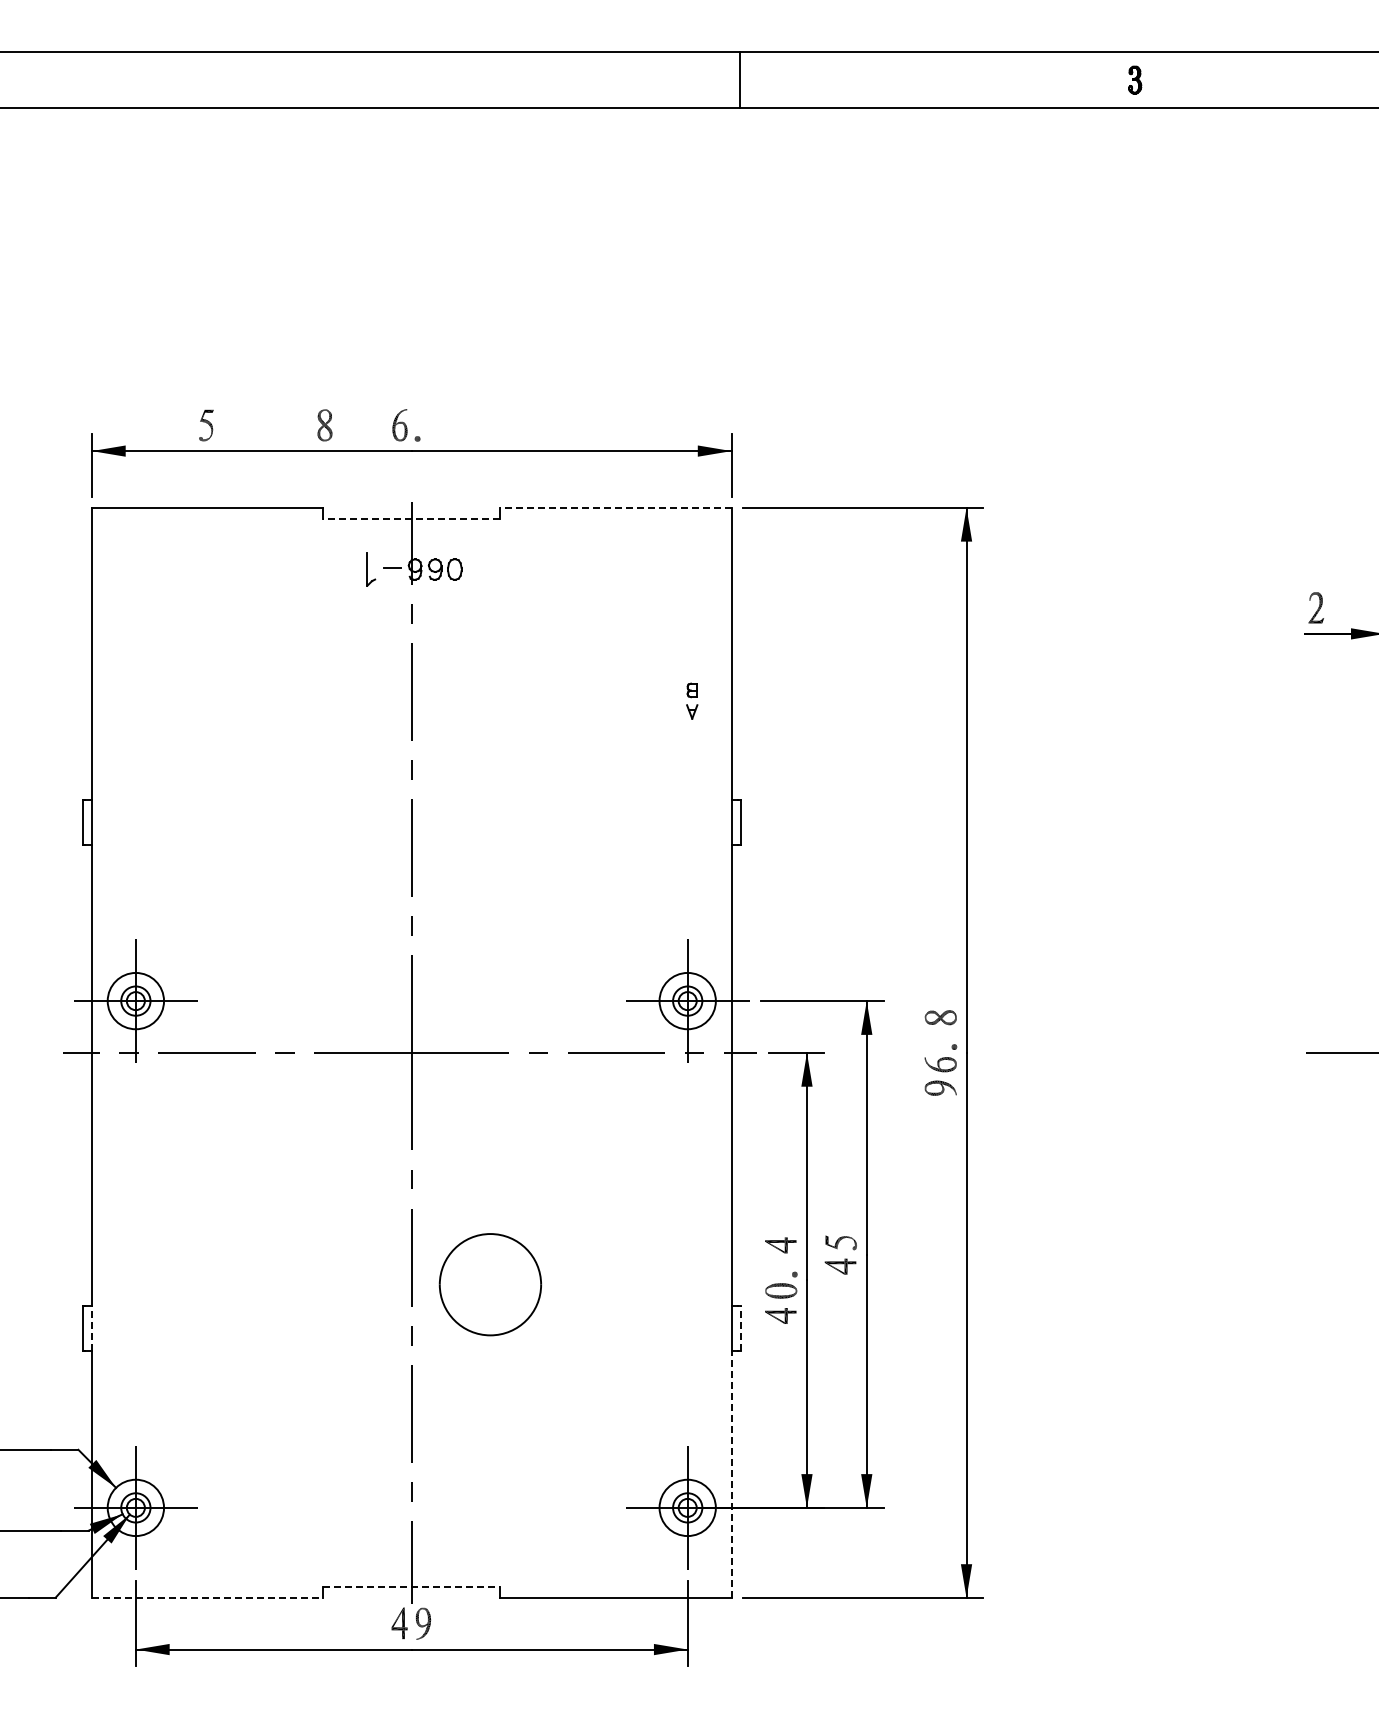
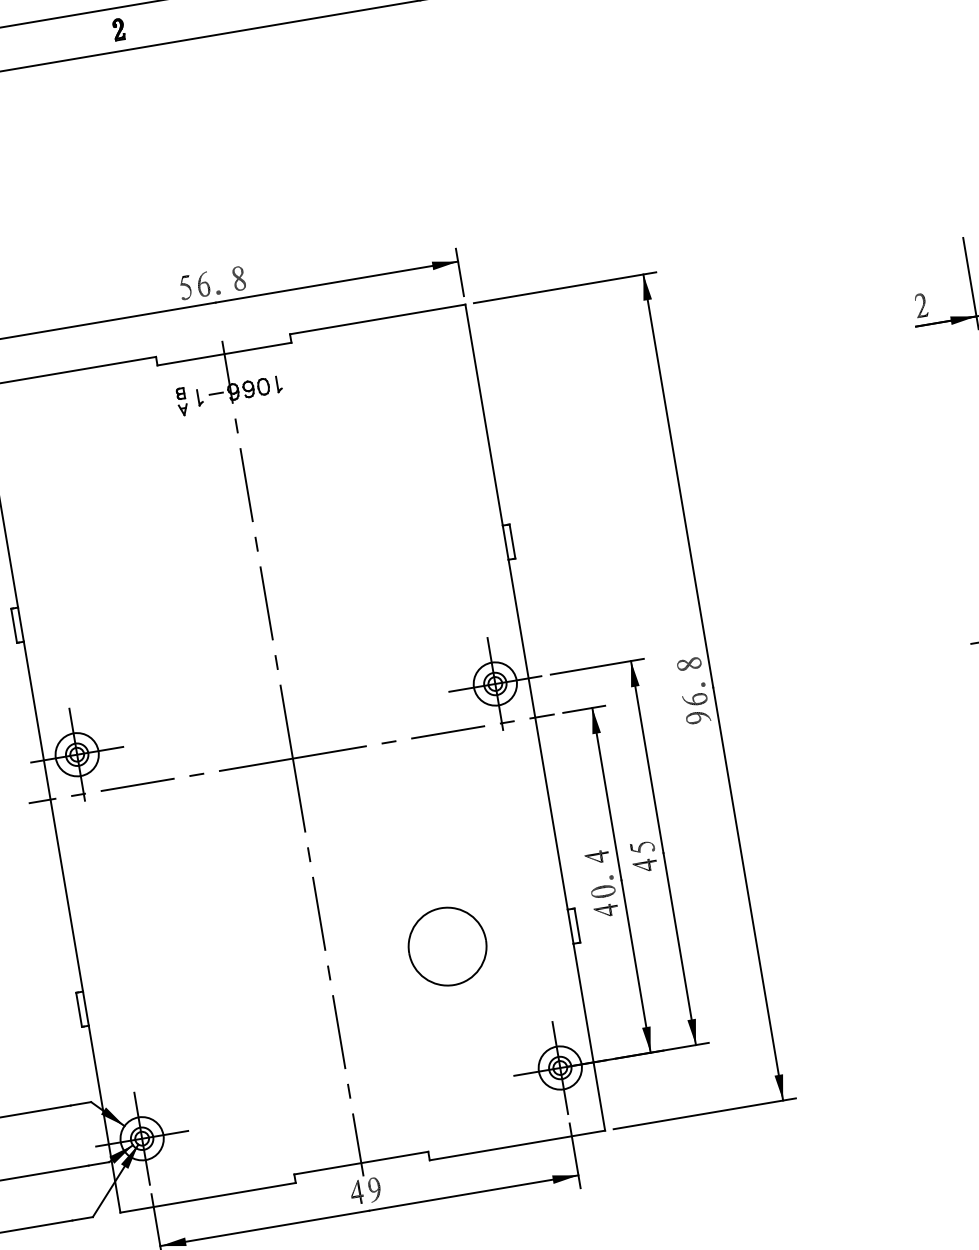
part: (346, 79) -> (118, 29), added
part: (206, 425) -> (185, 287), moved
part: (324, 425) -> (238, 278), moved
line: (615, 507) -> (377, 319), dashed -> solid
line: (411, 519) -> (224, 354), dashed -> solid
part: (370, 569) -> (199, 397), size x0.62
part: (474, 569) -> (278, 384), added
part: (692, 700) -> (182, 401), moved
part: (489, 1284) -> (446, 946), moved
line: (91, 1328) -> (85, 1008), dashed -> solid
line: (740, 1328) -> (577, 925), dashed -> solid
line: (731, 1474) -> (589, 1037), dashed -> solid
line: (412, 1586) -> (361, 1162), dashed -> solid
line: (207, 1597) -> (207, 1197), dashed -> solid

